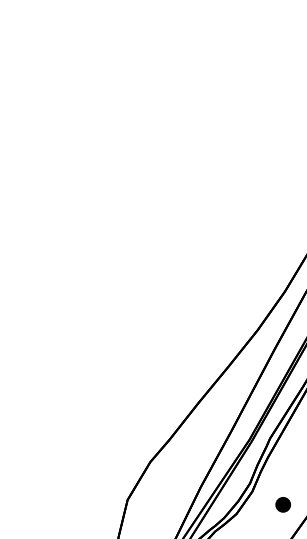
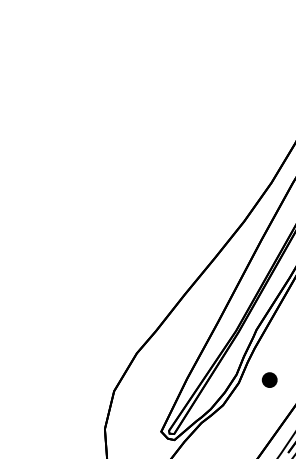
part: (282, 504) -> (269, 379), moved

